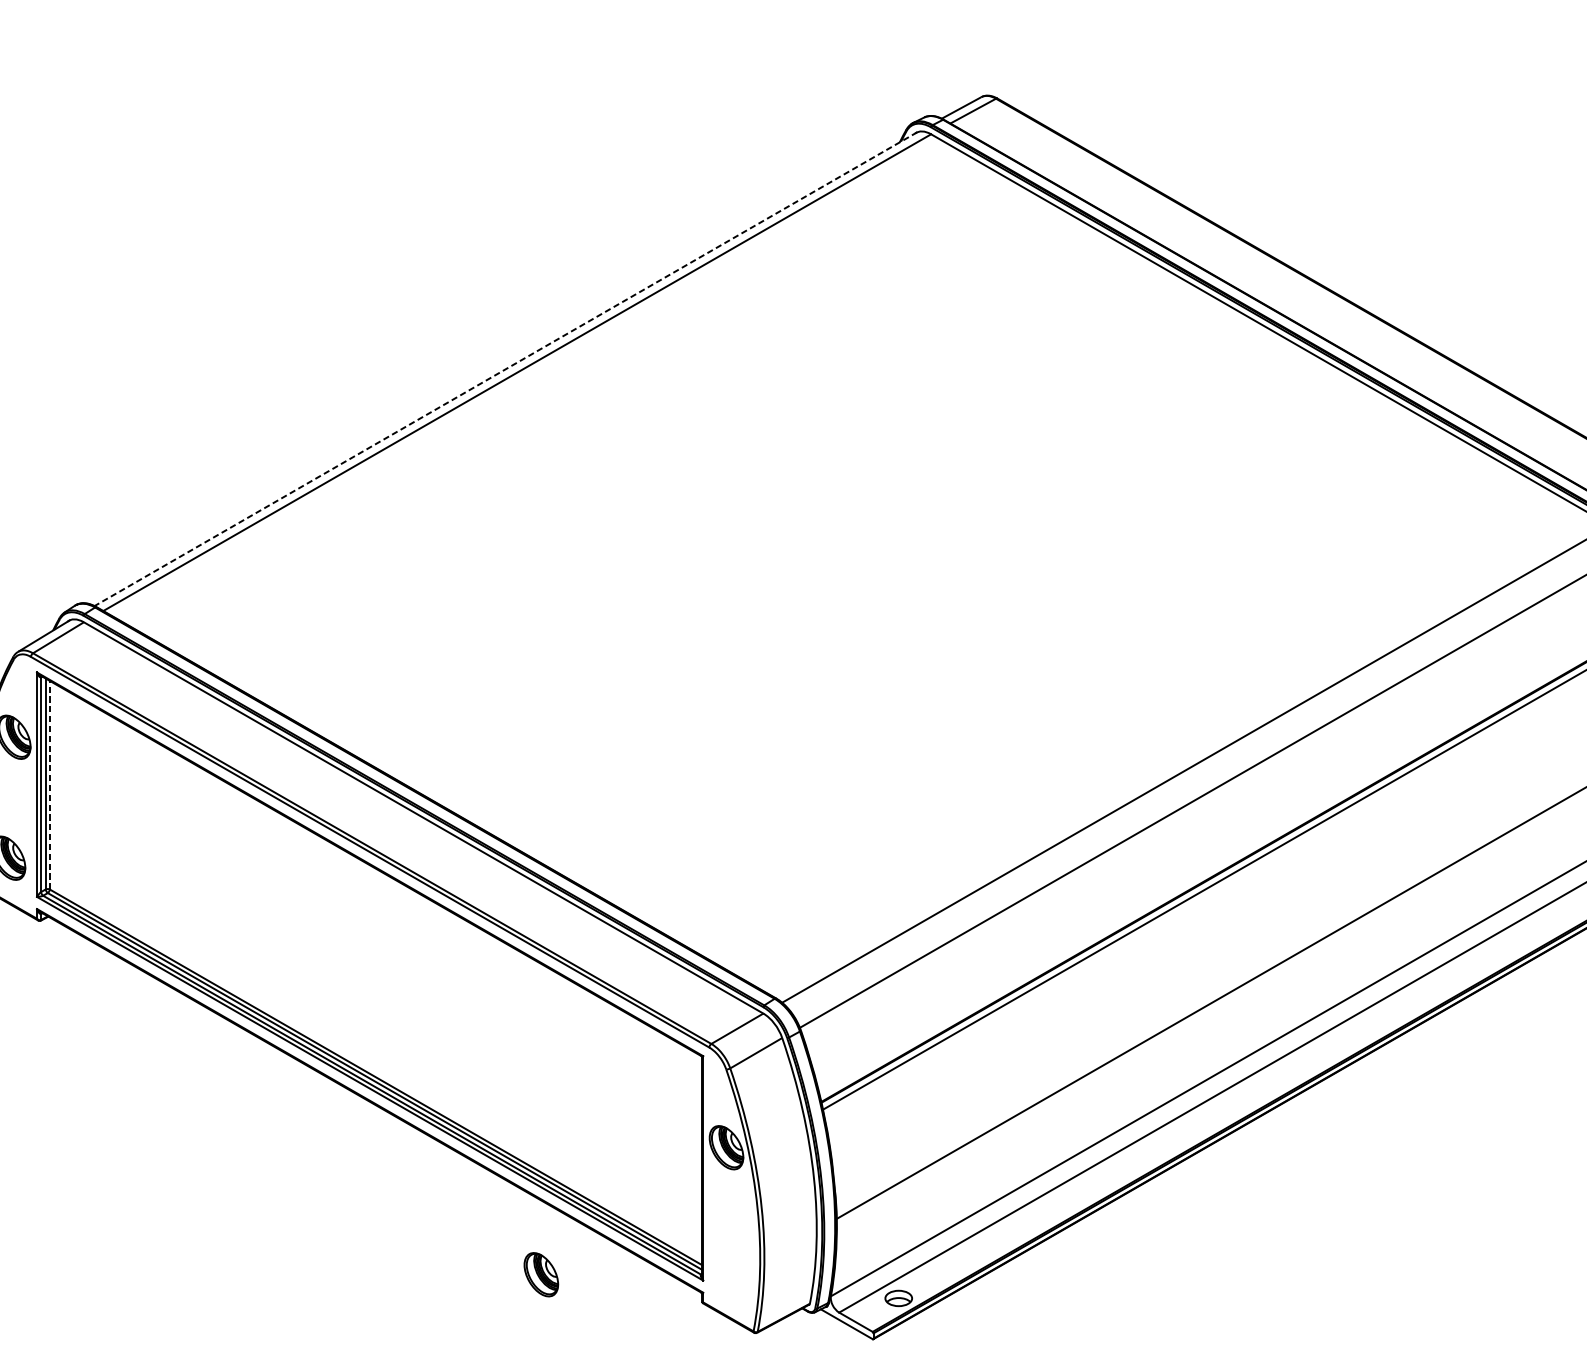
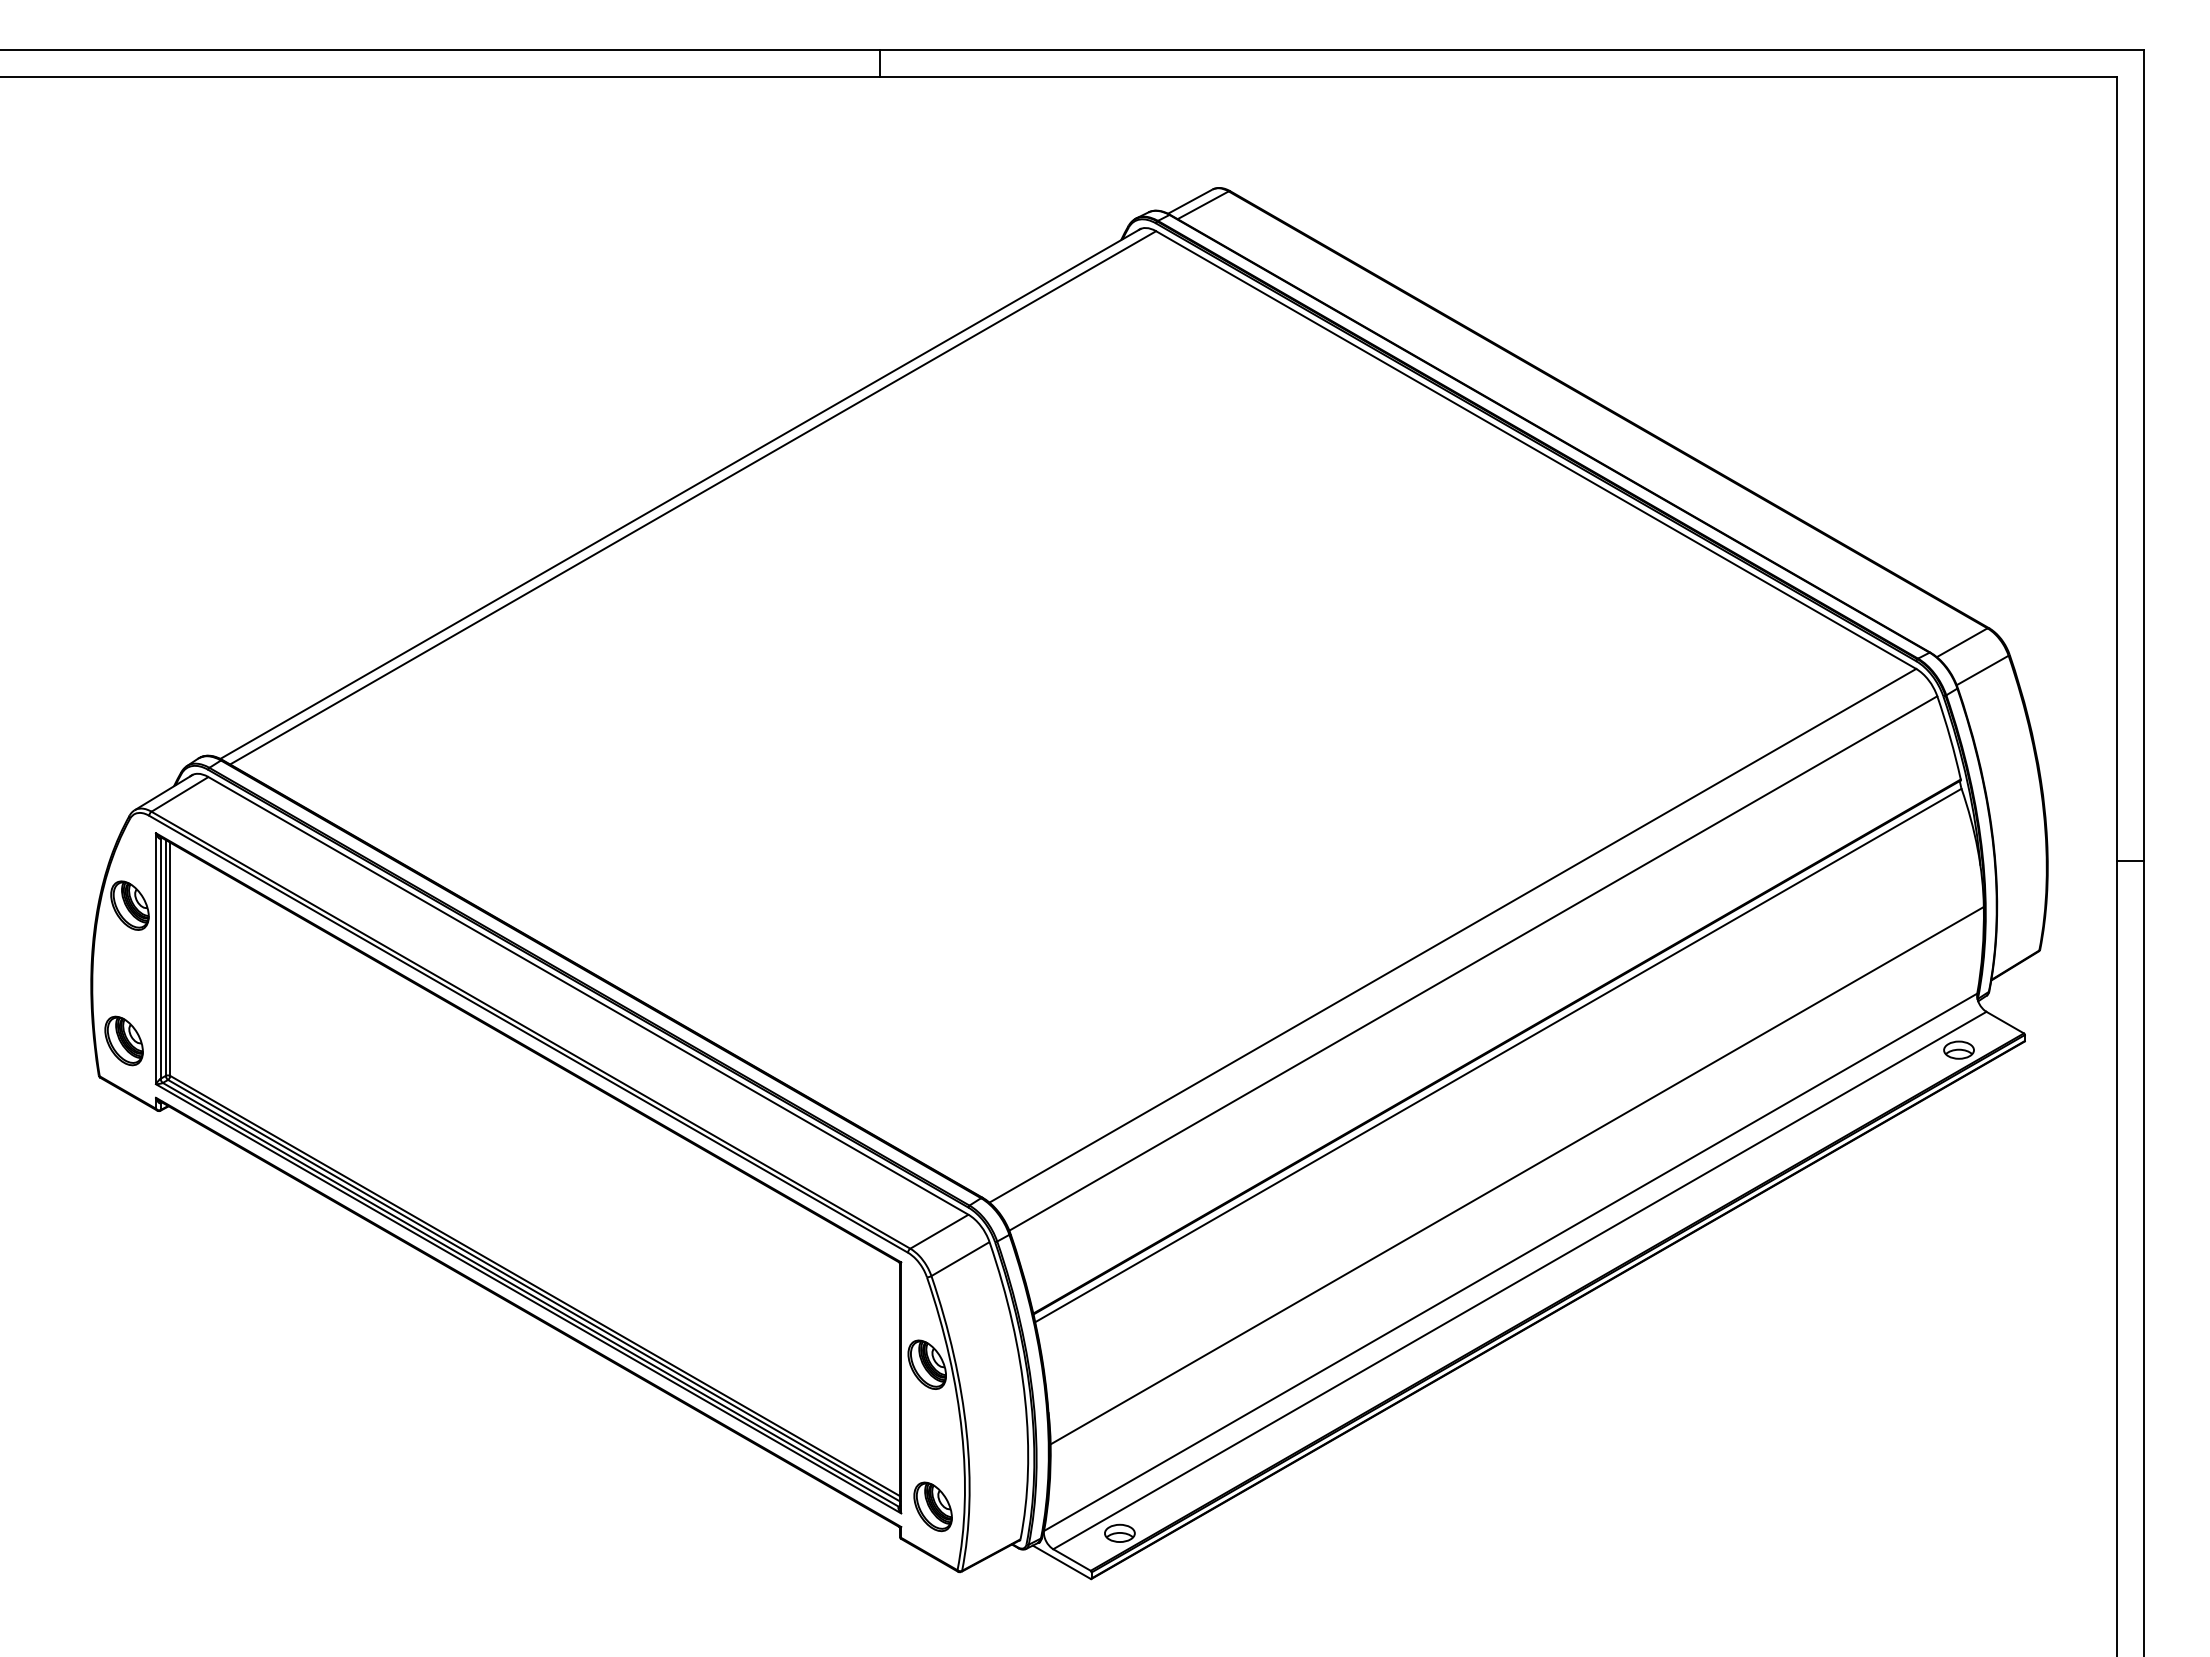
line: (505, 369) -> (680, 494), dashed -> solid
line: (49, 785) -> (170, 959), dashed -> solid
part: (540, 1274) -> (932, 1506), moved

